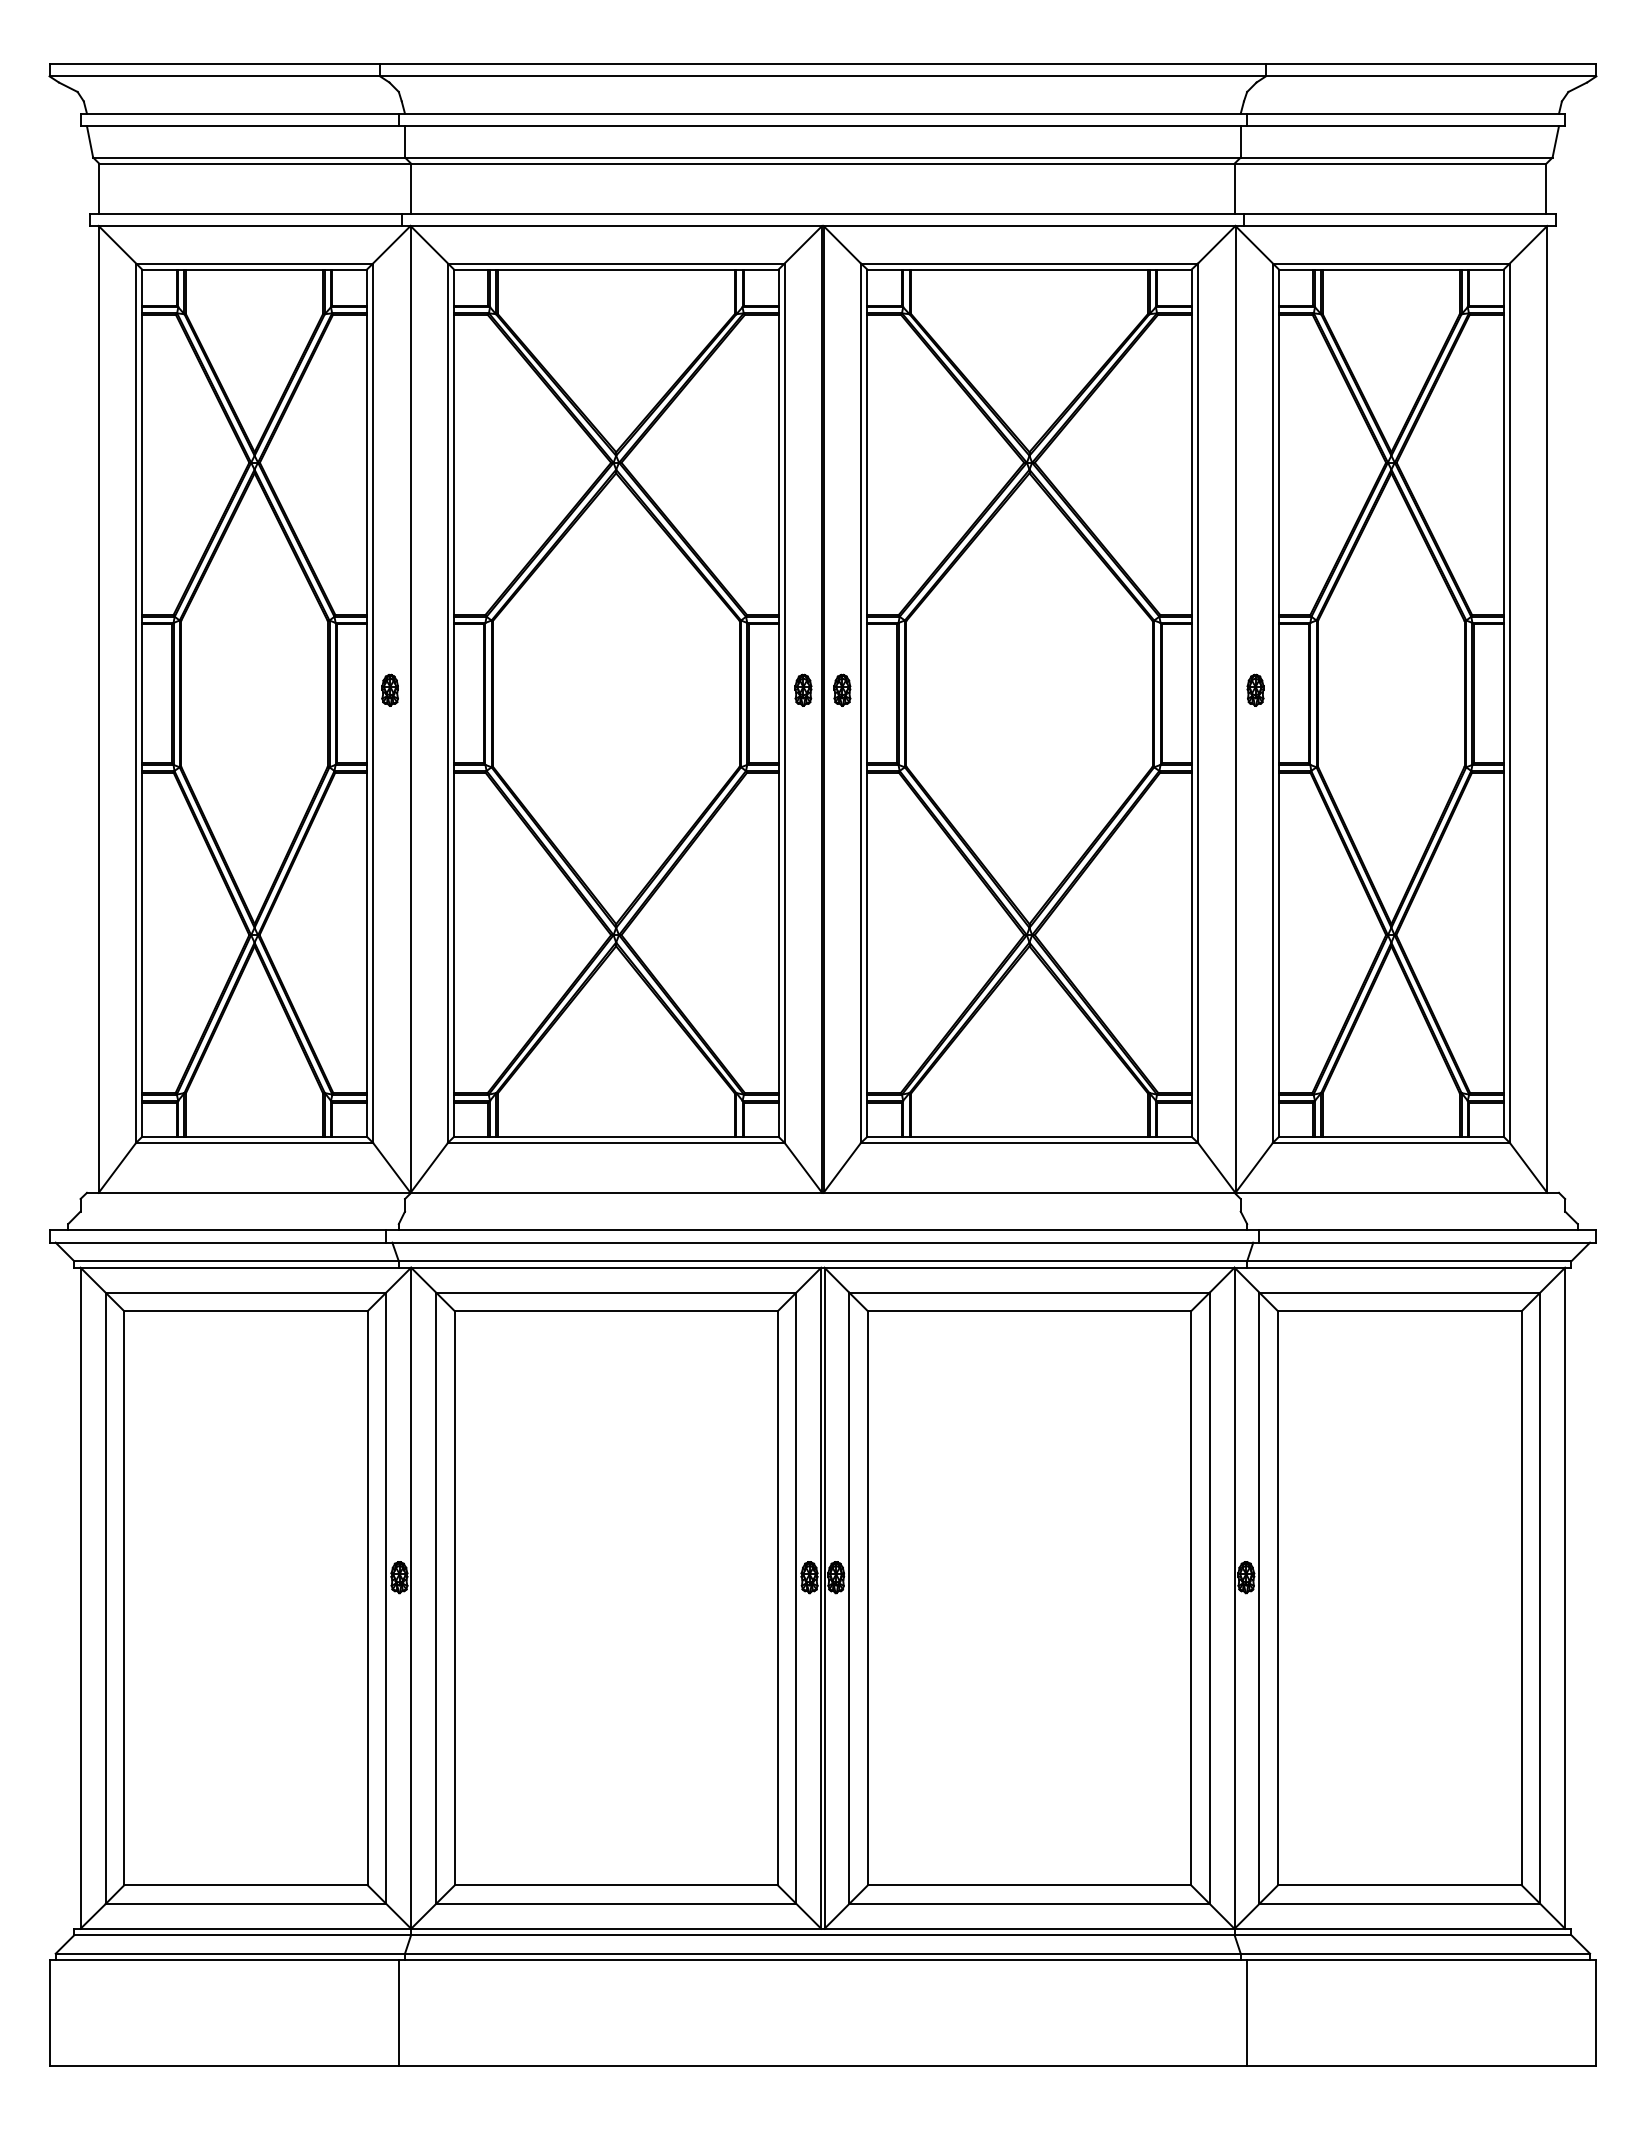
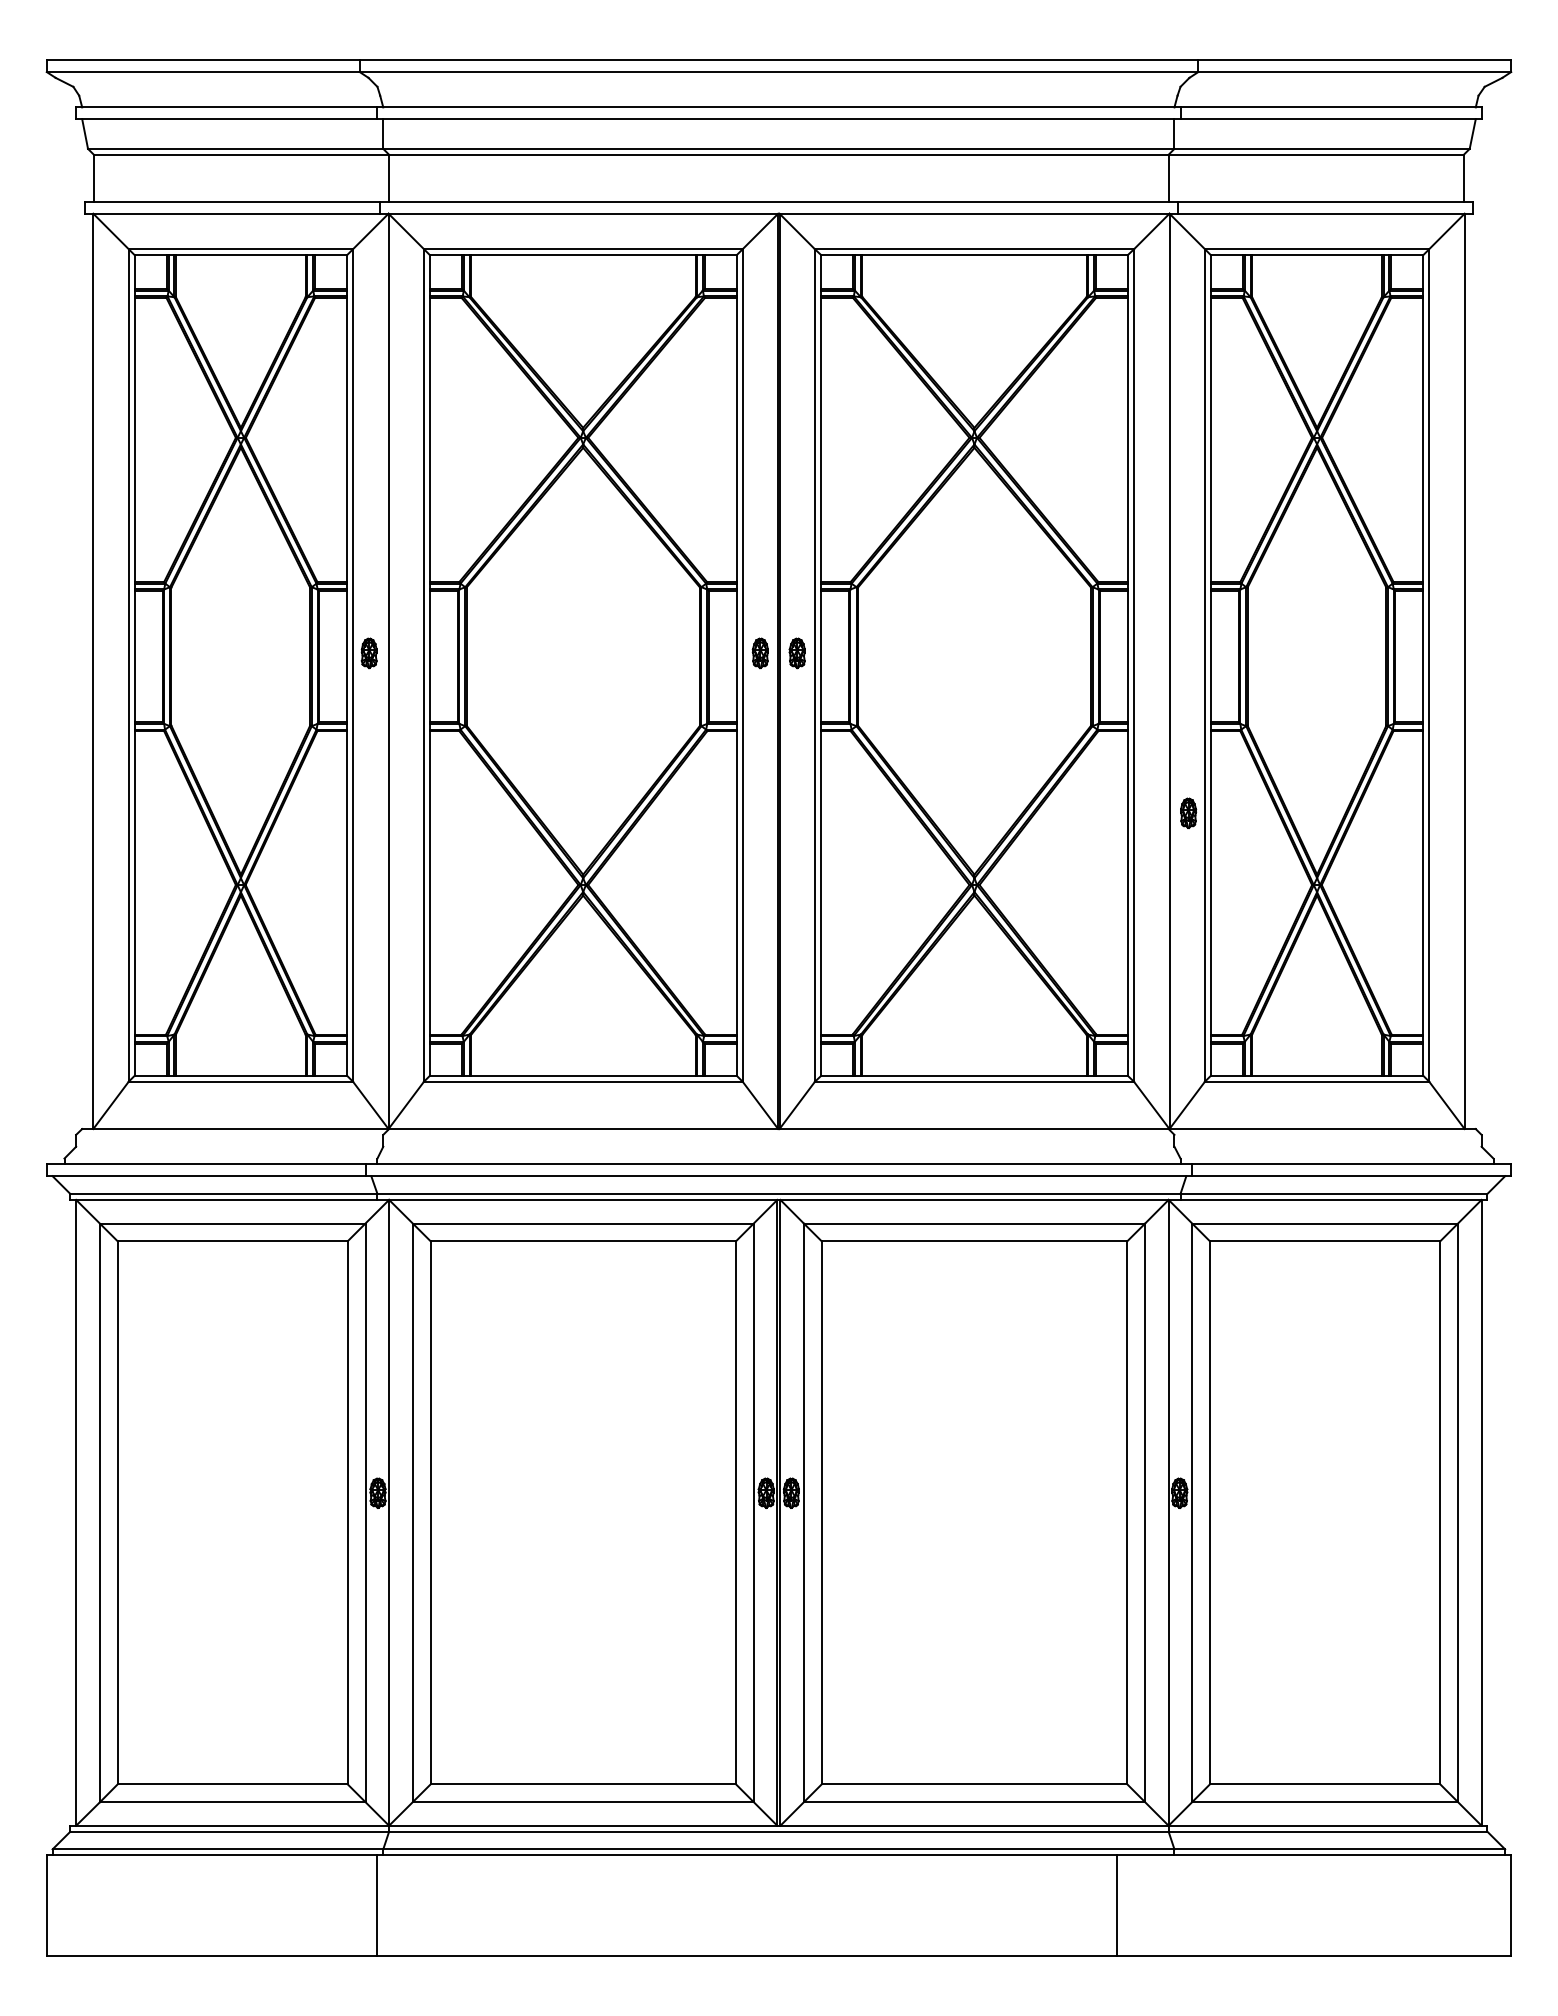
part: (1255, 689) -> (1188, 812), moved
line: (1247, 2013) -> (1117, 1905), moved

